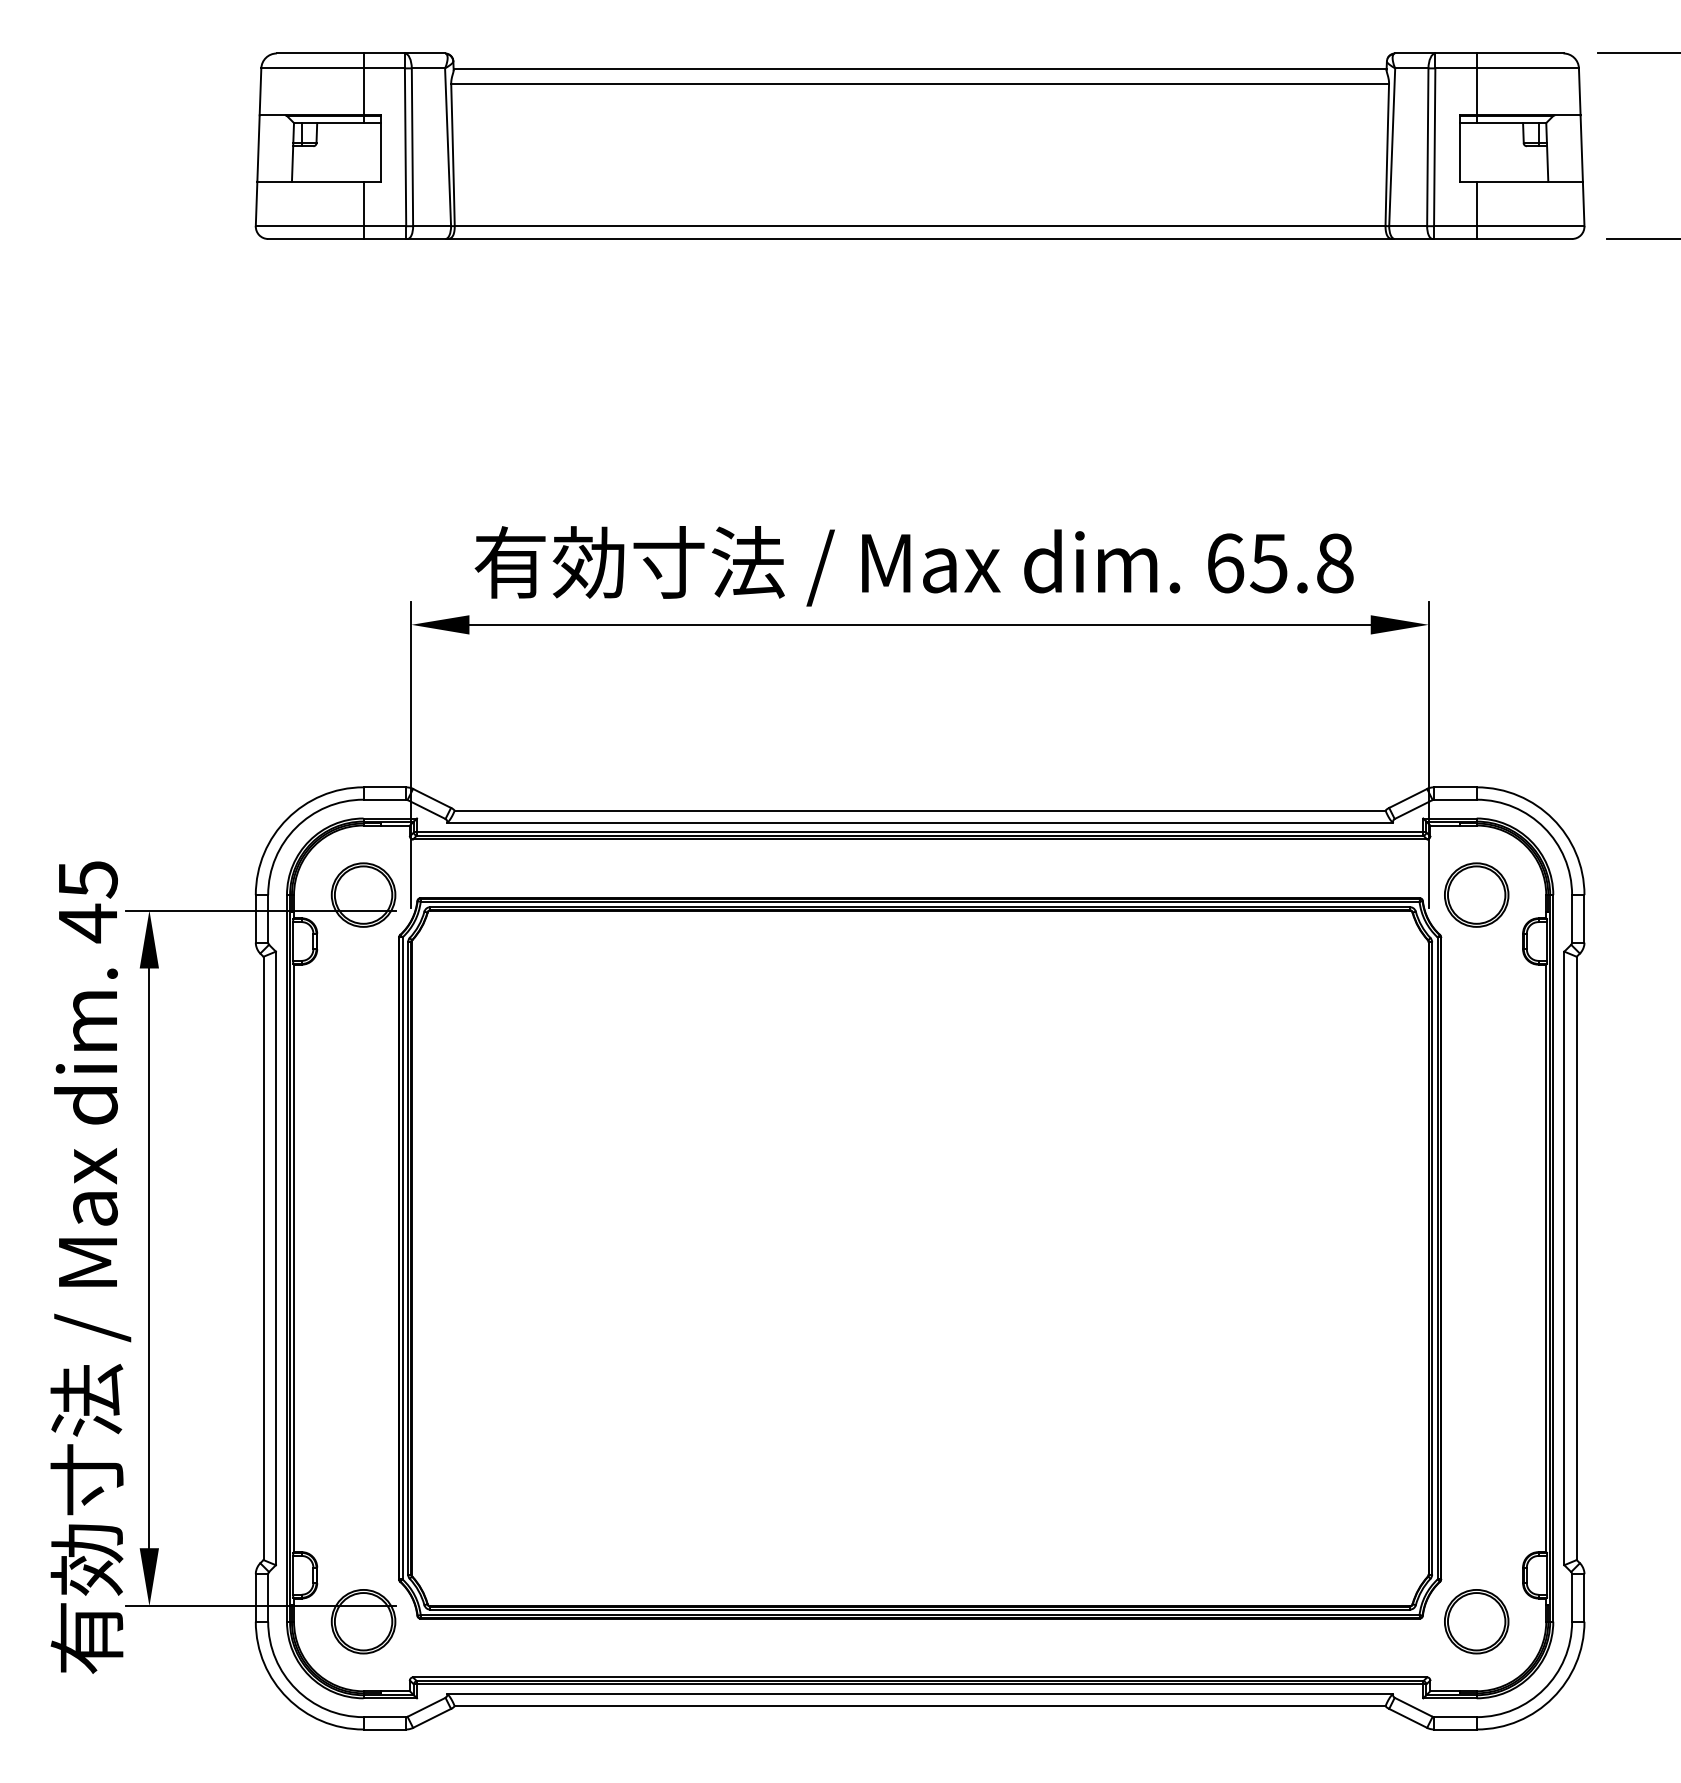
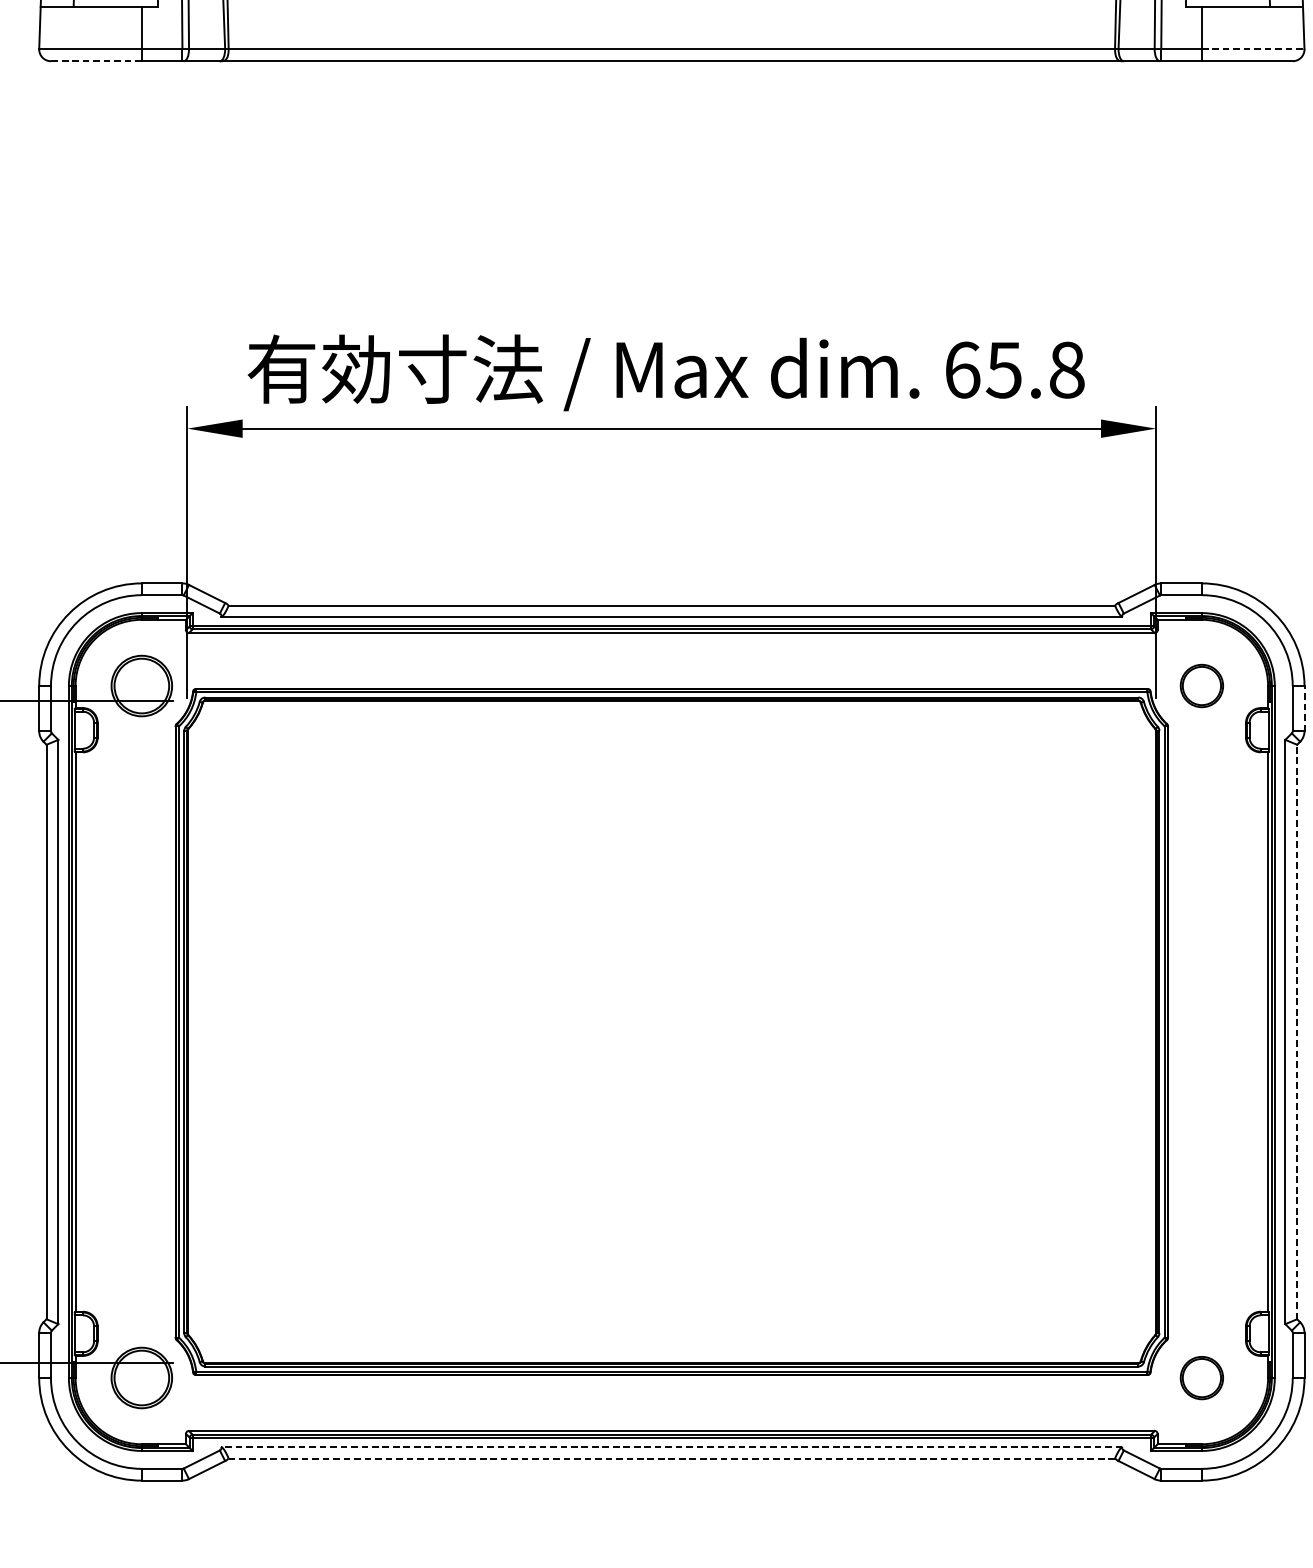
line: (1530, 226) -> (1253, 49), solid -> dashed
line: (315, 239) -> (96, 61), solid -> dashed
part: (1476, 894) -> (1201, 685), size x0.7
line: (1584, 918) -> (1304, 708), solid -> dashed
line: (1576, 1258) -> (1296, 1032), solid -> dashed
part: (1476, 1621) -> (1201, 1377), size x0.7
line: (919, 1693) -> (671, 1446), solid -> dashed
line: (919, 1706) -> (671, 1458), solid -> dashed

